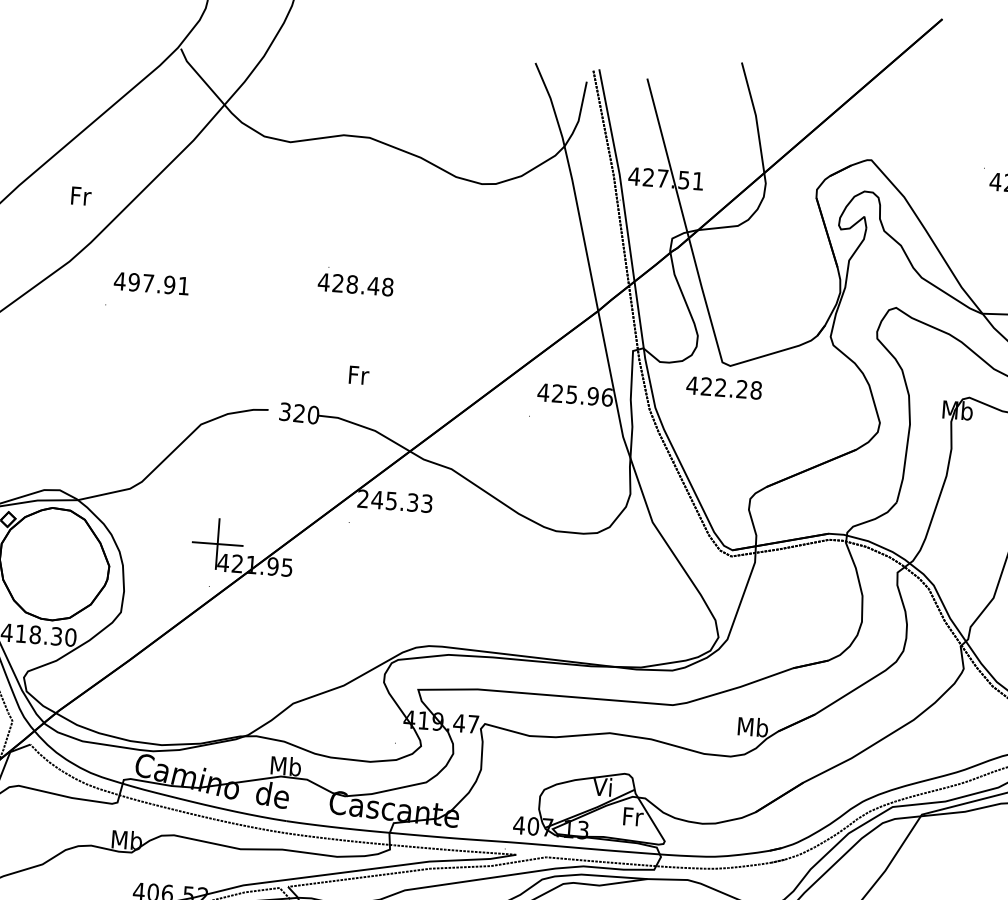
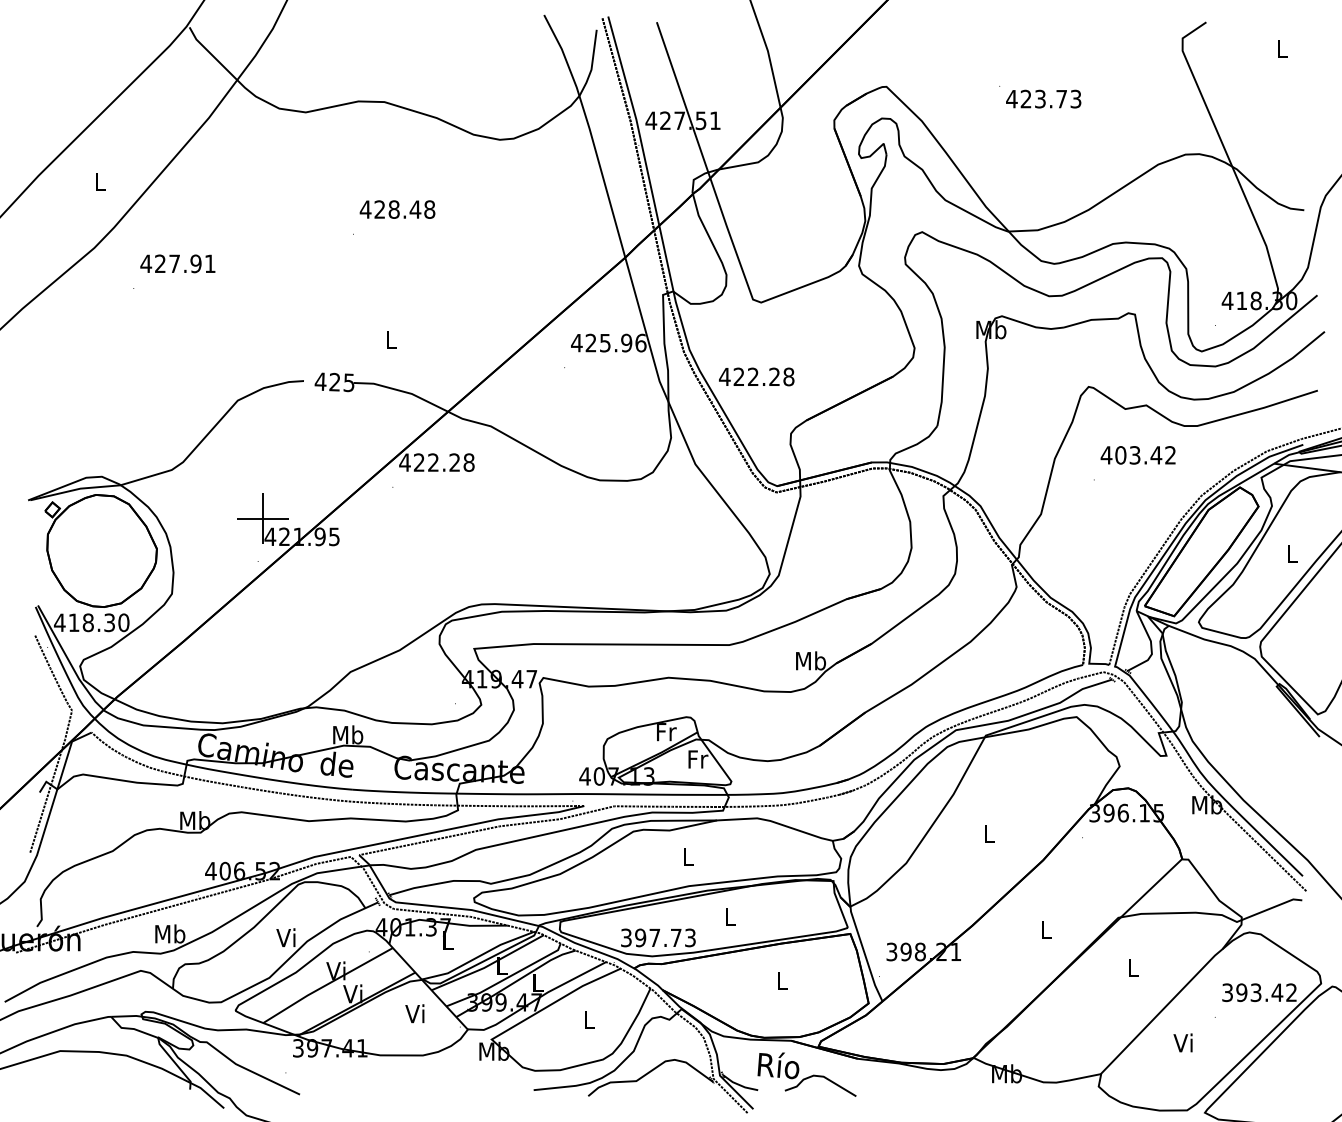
text: (81, 195) -> (101, 181), Fr -> L
text: (133, 281) -> (159, 263), 497.91 -> 427.91
text: (355, 284) -> (397, 209), moved
text: (358, 375) -> (391, 339), Fr -> L
text: (724, 387) -> (756, 376), moved
text: (298, 413) -> (334, 382), 320 -> 425
text: (394, 501) -> (436, 462), 245.33 -> 422.28
text: (602, 786) -> (665, 731), Vi -> Fr

